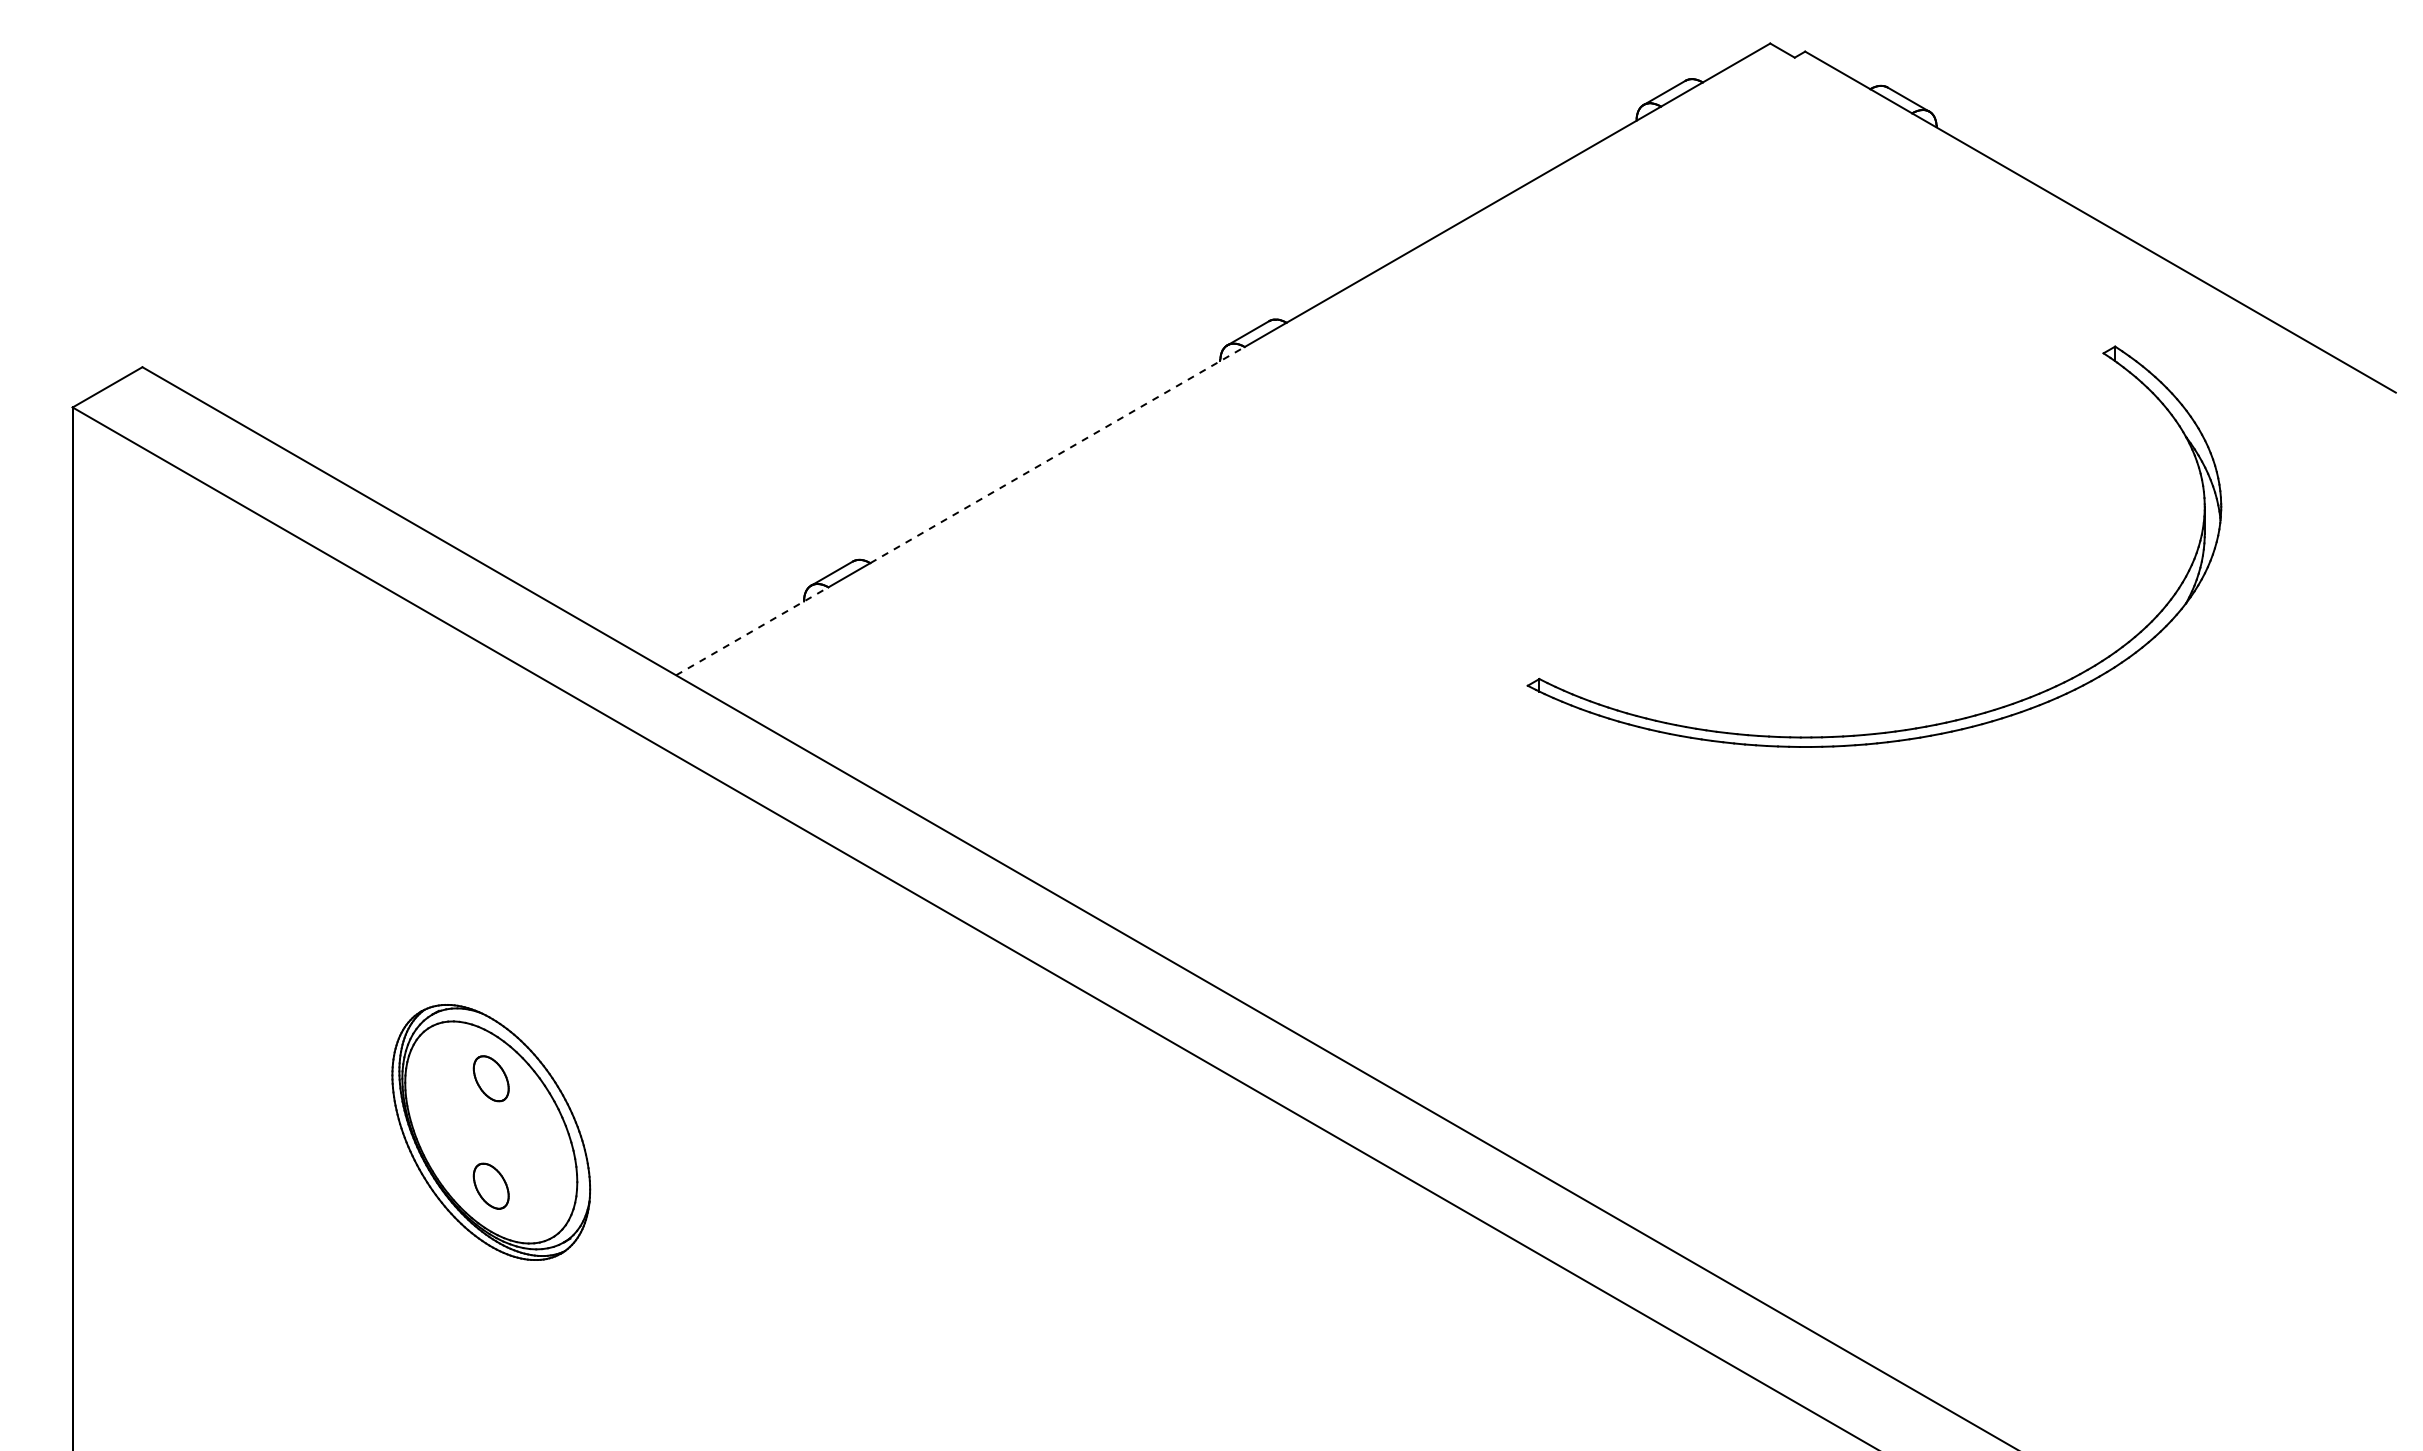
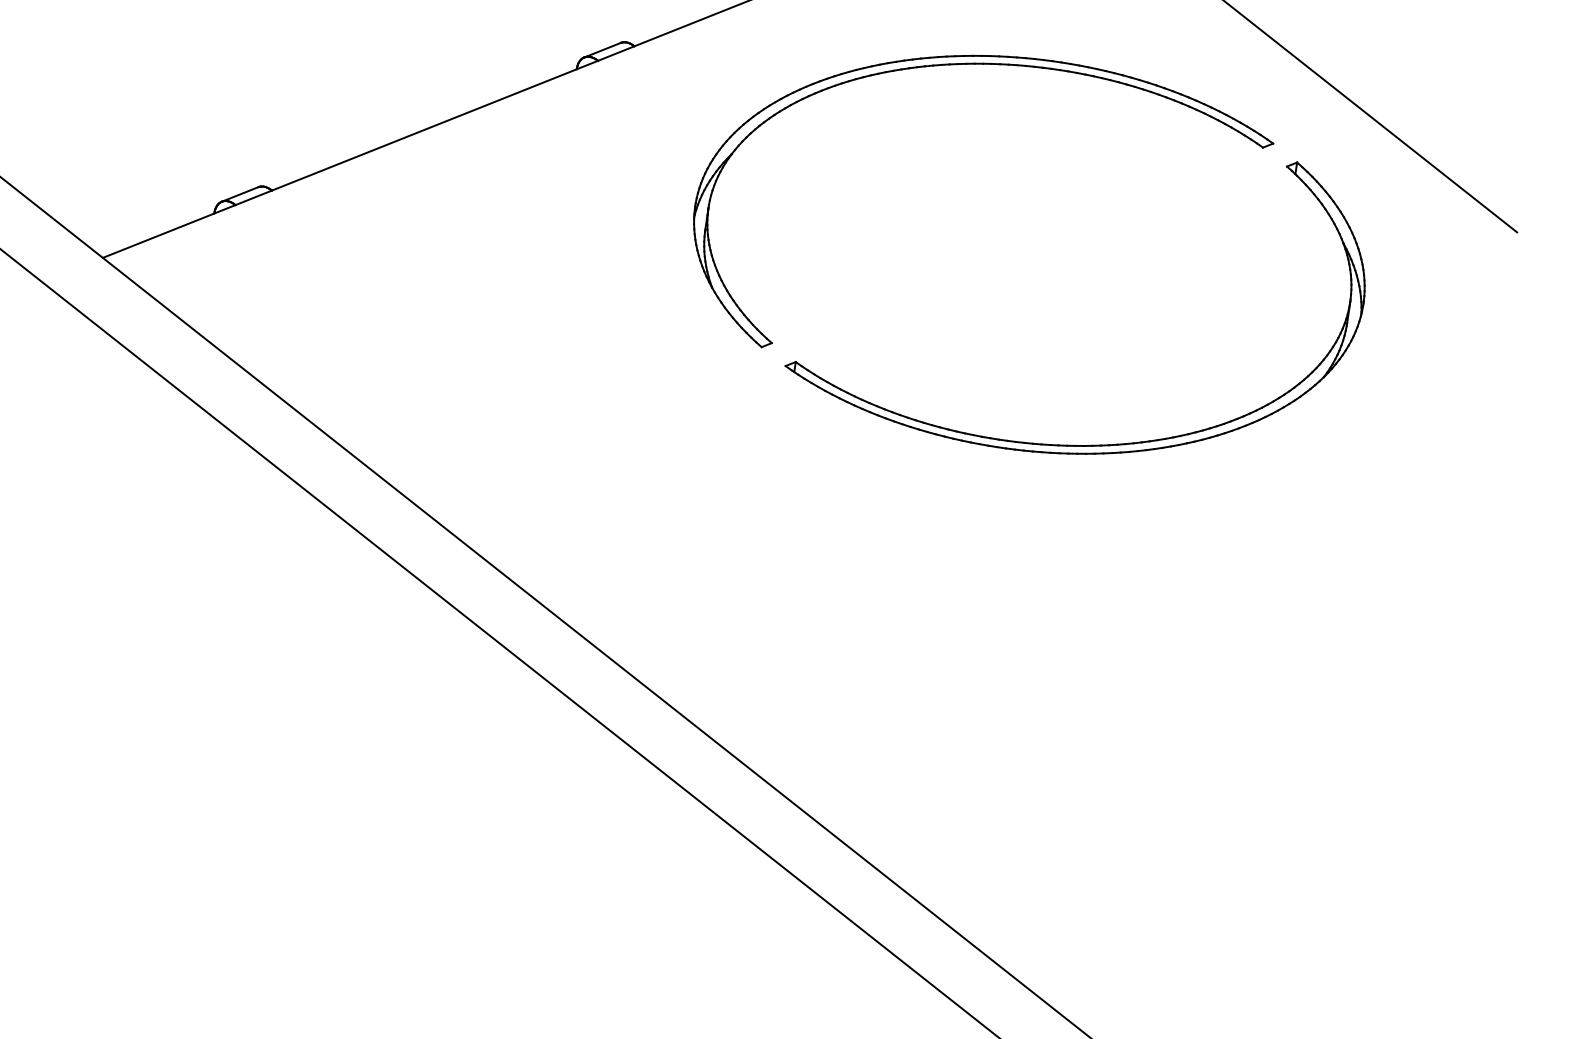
part: (1706, 284) -> (976, 64), added
line: (1057, 454) -> (435, 125), dashed -> solid
line: (752, 631) -> (169, 231), dashed -> solid

